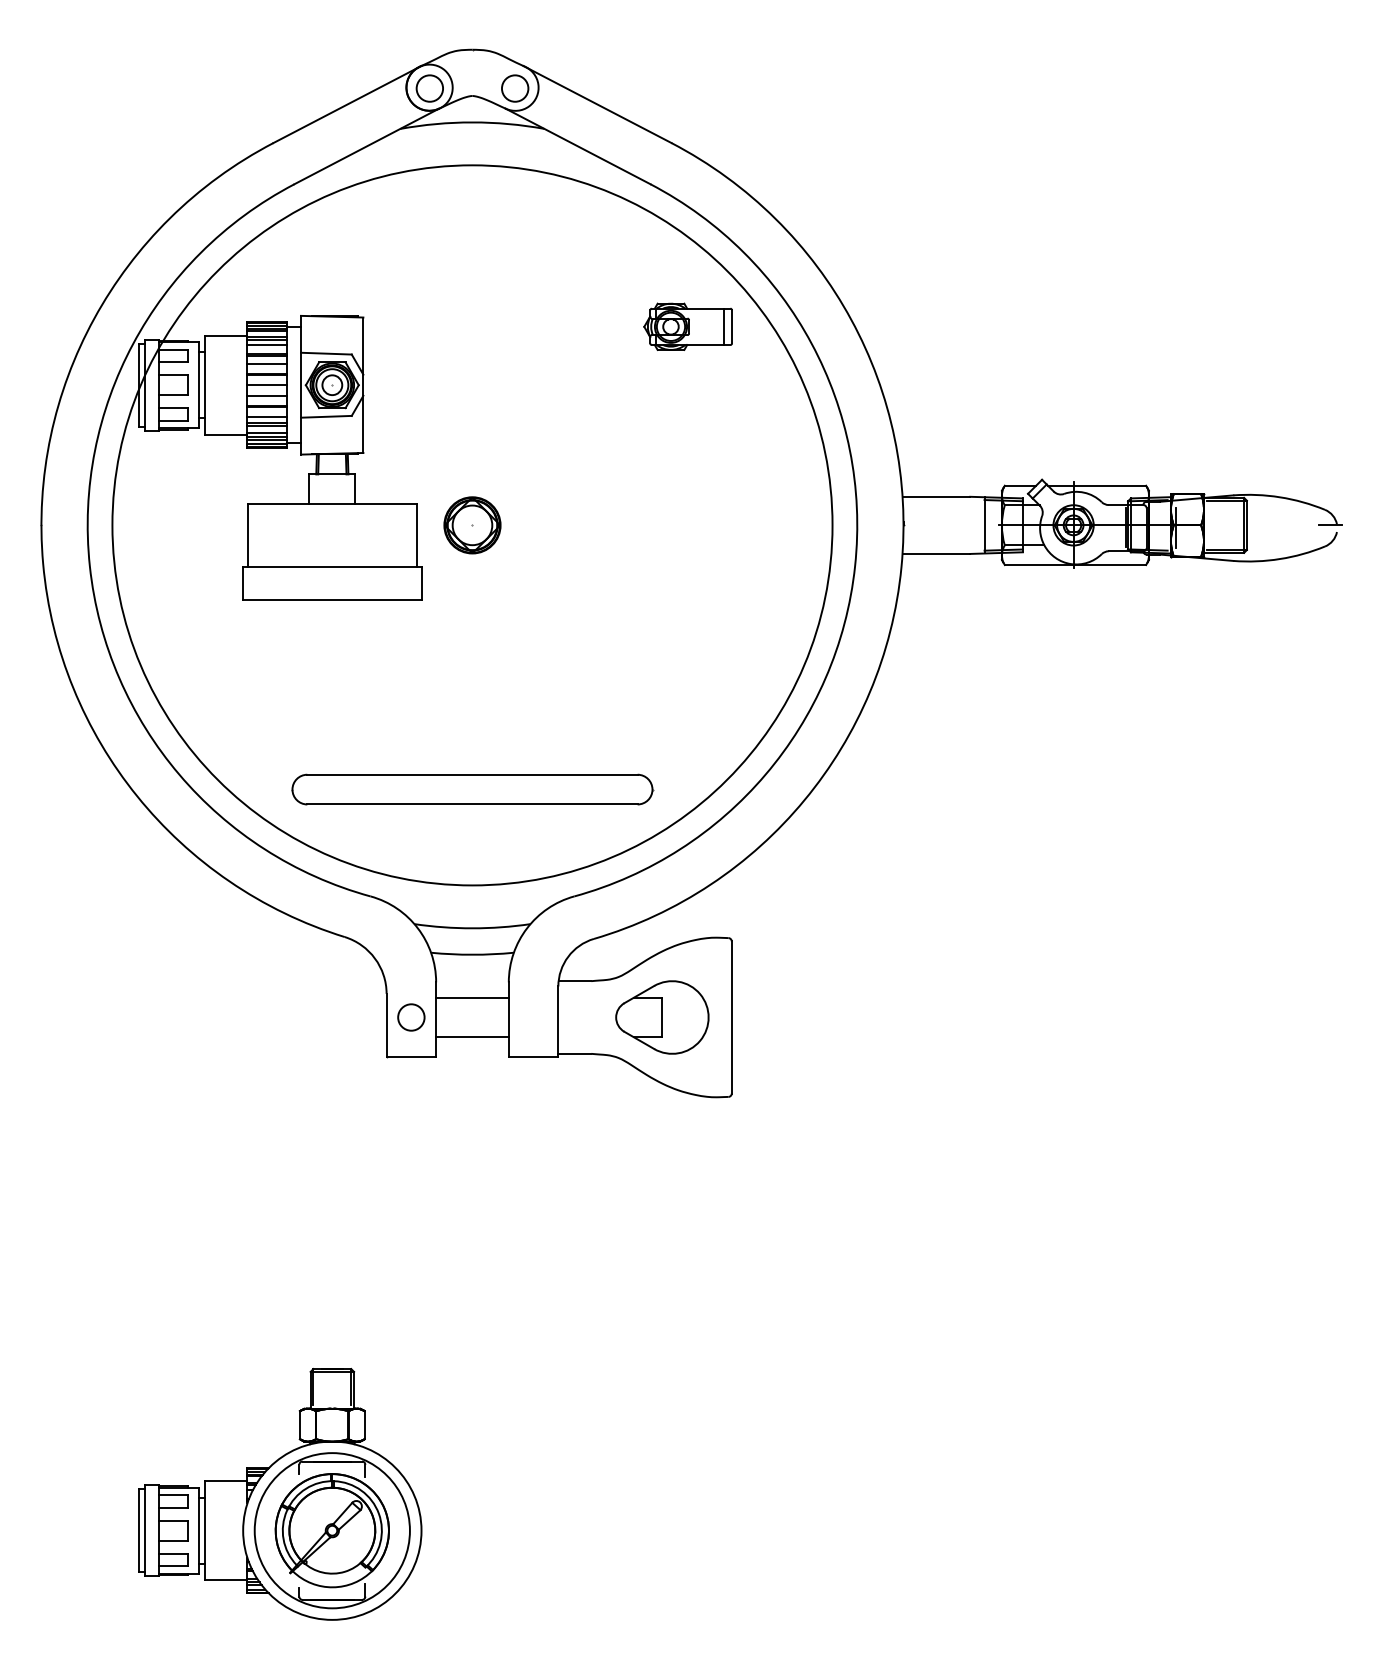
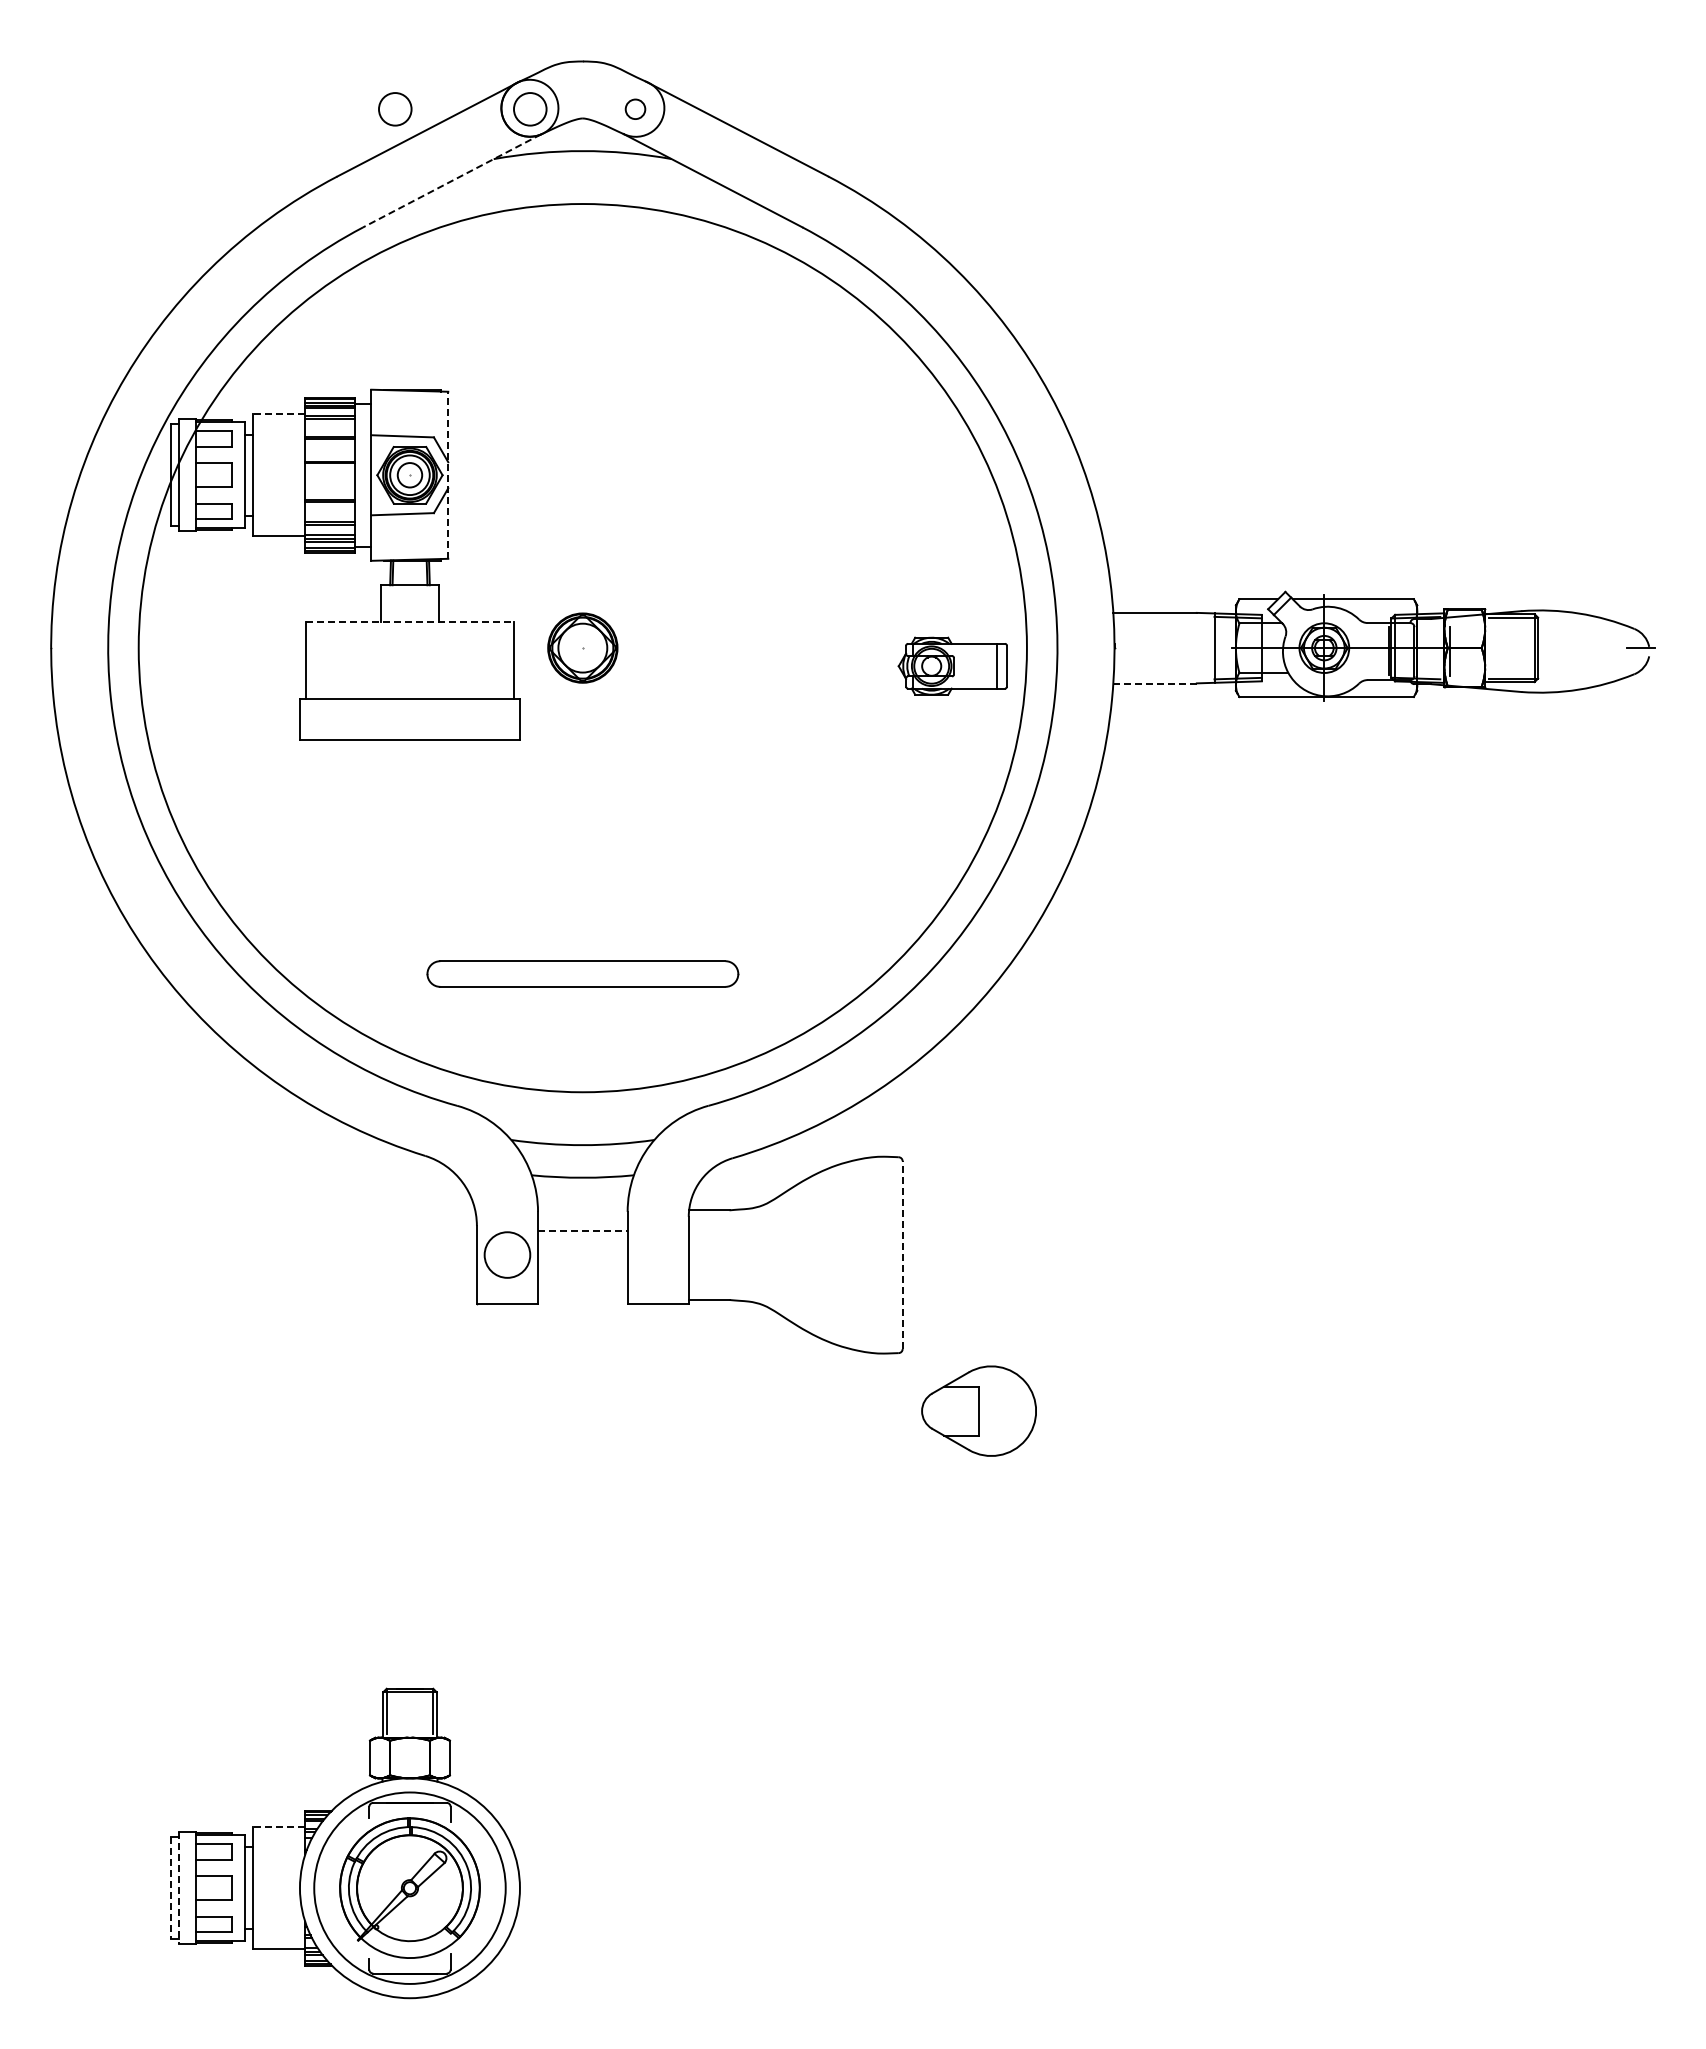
circle: (320, 88) -> (395, 109), added
circle: (515, 88) -> (635, 109), size x0.6
line: (366, 146) -> (452, 180), solid -> dashed
part: (687, 326) -> (952, 665), moved
line: (225, 335) -> (278, 414), solid -> dashed
line: (267, 344) -> (329, 425), removed
line: (267, 363) -> (329, 448), removed
line: (267, 385) -> (329, 475), removed
line: (363, 385) -> (448, 475), solid -> dashed
line: (267, 395) -> (329, 488), removed
line: (267, 416) -> (329, 513), removed
line: (331, 503) -> (409, 621), solid -> dashed
line: (936, 554) -> (1155, 683), solid -> dashed
part: (472, 789) -> (582, 973), size x0.7
line: (472, 997) -> (582, 1230), solid -> dashed
part: (661, 1016) -> (978, 1410), moved
circle: (411, 1017) -> (507, 1255), size x1.4
line: (731, 1017) -> (902, 1255), solid -> dashed
line: (472, 1037) -> (582, 1279), removed
line: (225, 1481) -> (278, 1827), solid -> dashed
line: (139, 1530) -> (171, 1888), solid -> dashed
line: (145, 1530) -> (179, 1888), solid -> dashed

